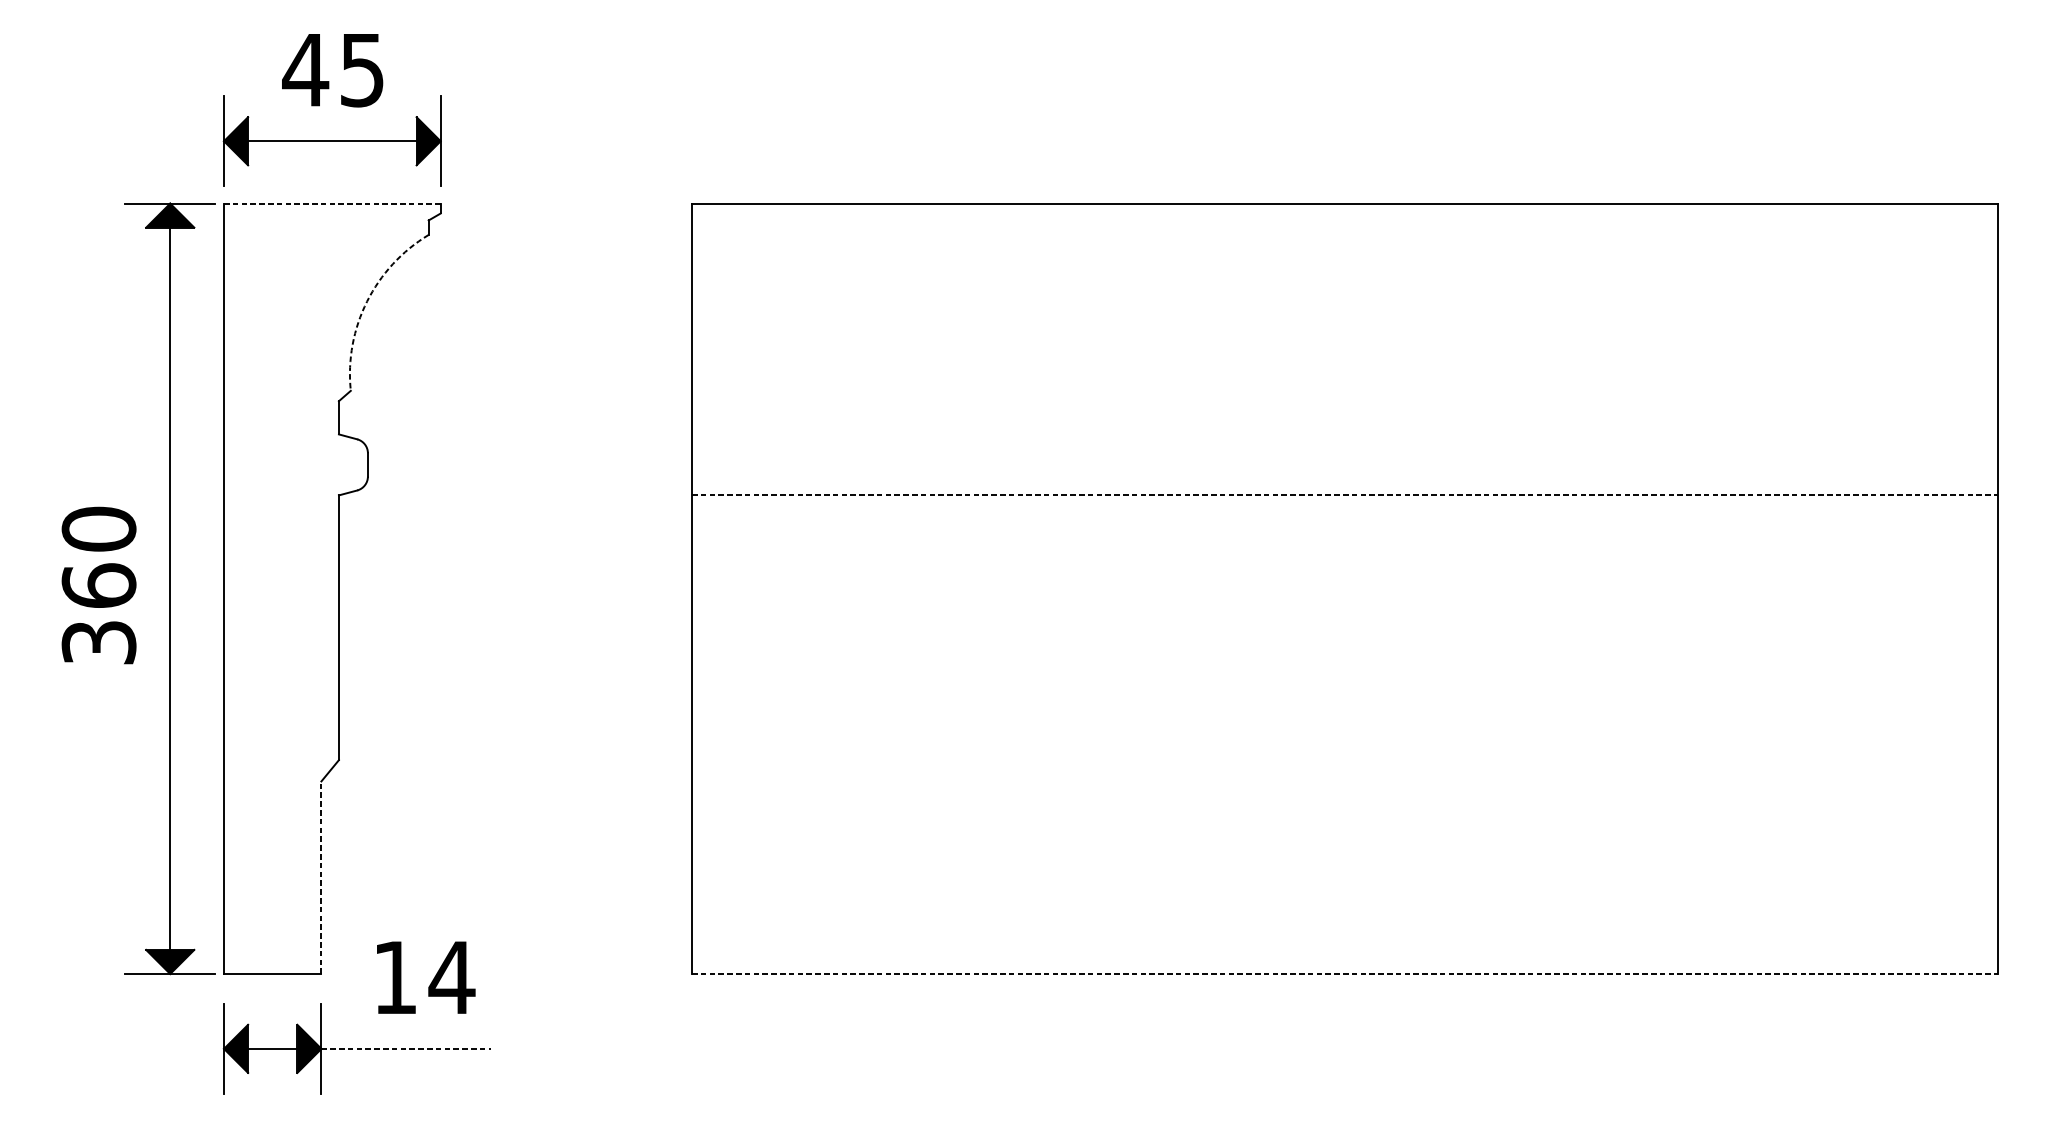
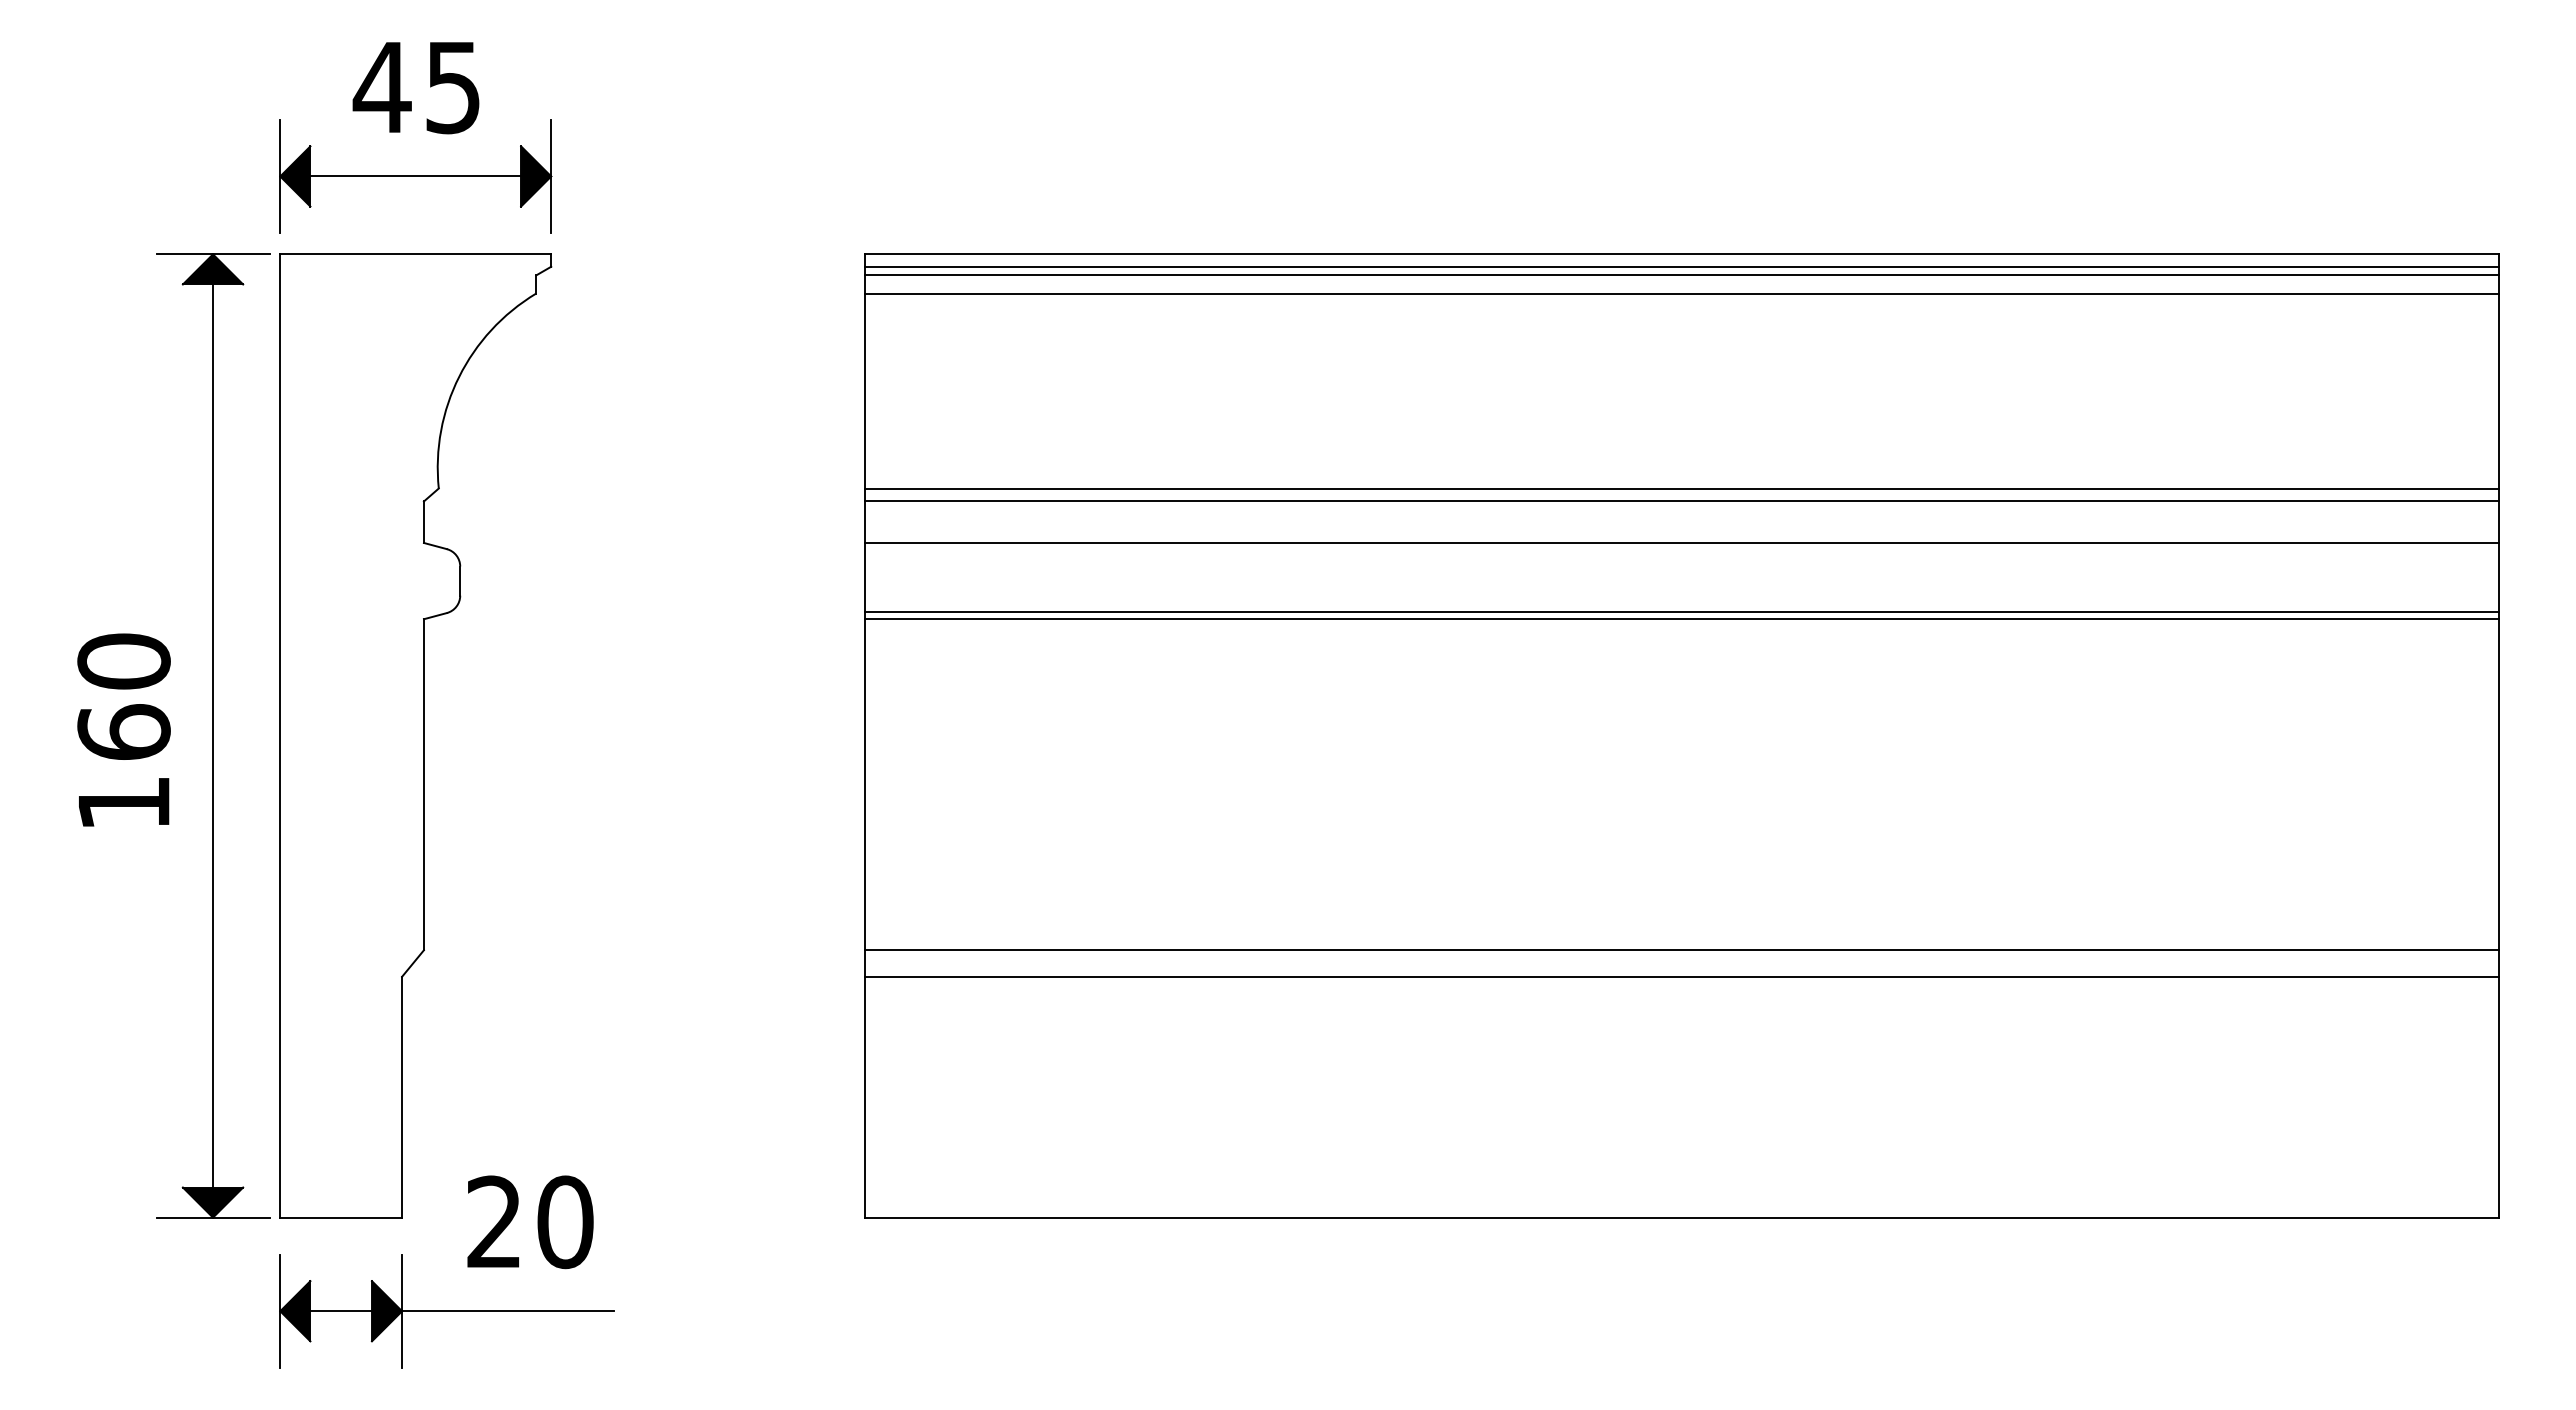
line: (332, 203) -> (416, 254), dashed -> solid
line: (1344, 213) -> (1681, 266), added
line: (1344, 220) -> (1681, 275), added
line: (1344, 234) -> (1681, 293), added
arc: (367, 301) -> (459, 376), dashed -> solid
line: (1344, 390) -> (1681, 488), added
line: (1344, 401) -> (1681, 501), added
line: (1344, 434) -> (1681, 542), added
line: (1344, 489) -> (1681, 611), added
line: (1345, 495) -> (1682, 619), dashed -> solid
text: (98, 642) -> (123, 803), 360 -> 160
line: (1344, 760) -> (1681, 950), added
line: (1344, 781) -> (1681, 976), added
line: (321, 877) -> (402, 1096), dashed -> solid
line: (1345, 973) -> (1682, 1217), dashed -> solid
text: (424, 977) -> (530, 1222), 14 -> 20
line: (406, 1049) -> (508, 1311), dashed -> solid

